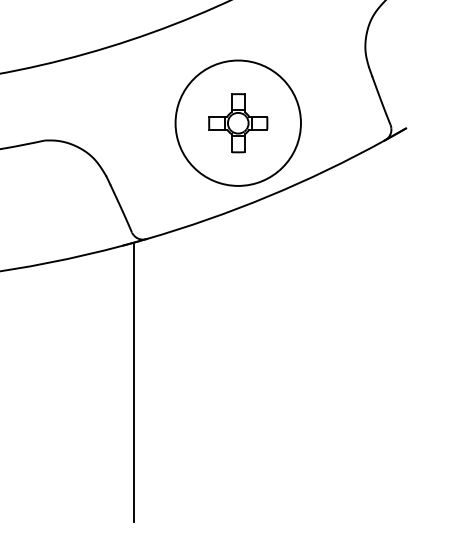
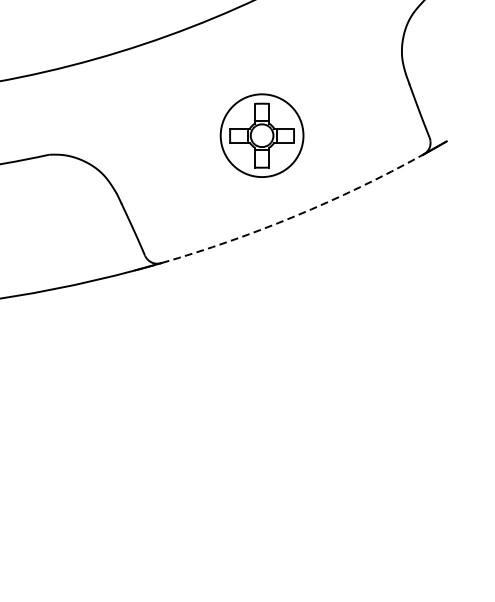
circle: (237, 122) -> (261, 134), size x0.6
arc: (268, 196) -> (295, 216), solid -> dashed
line: (134, 382) -> (147, 420), removed

